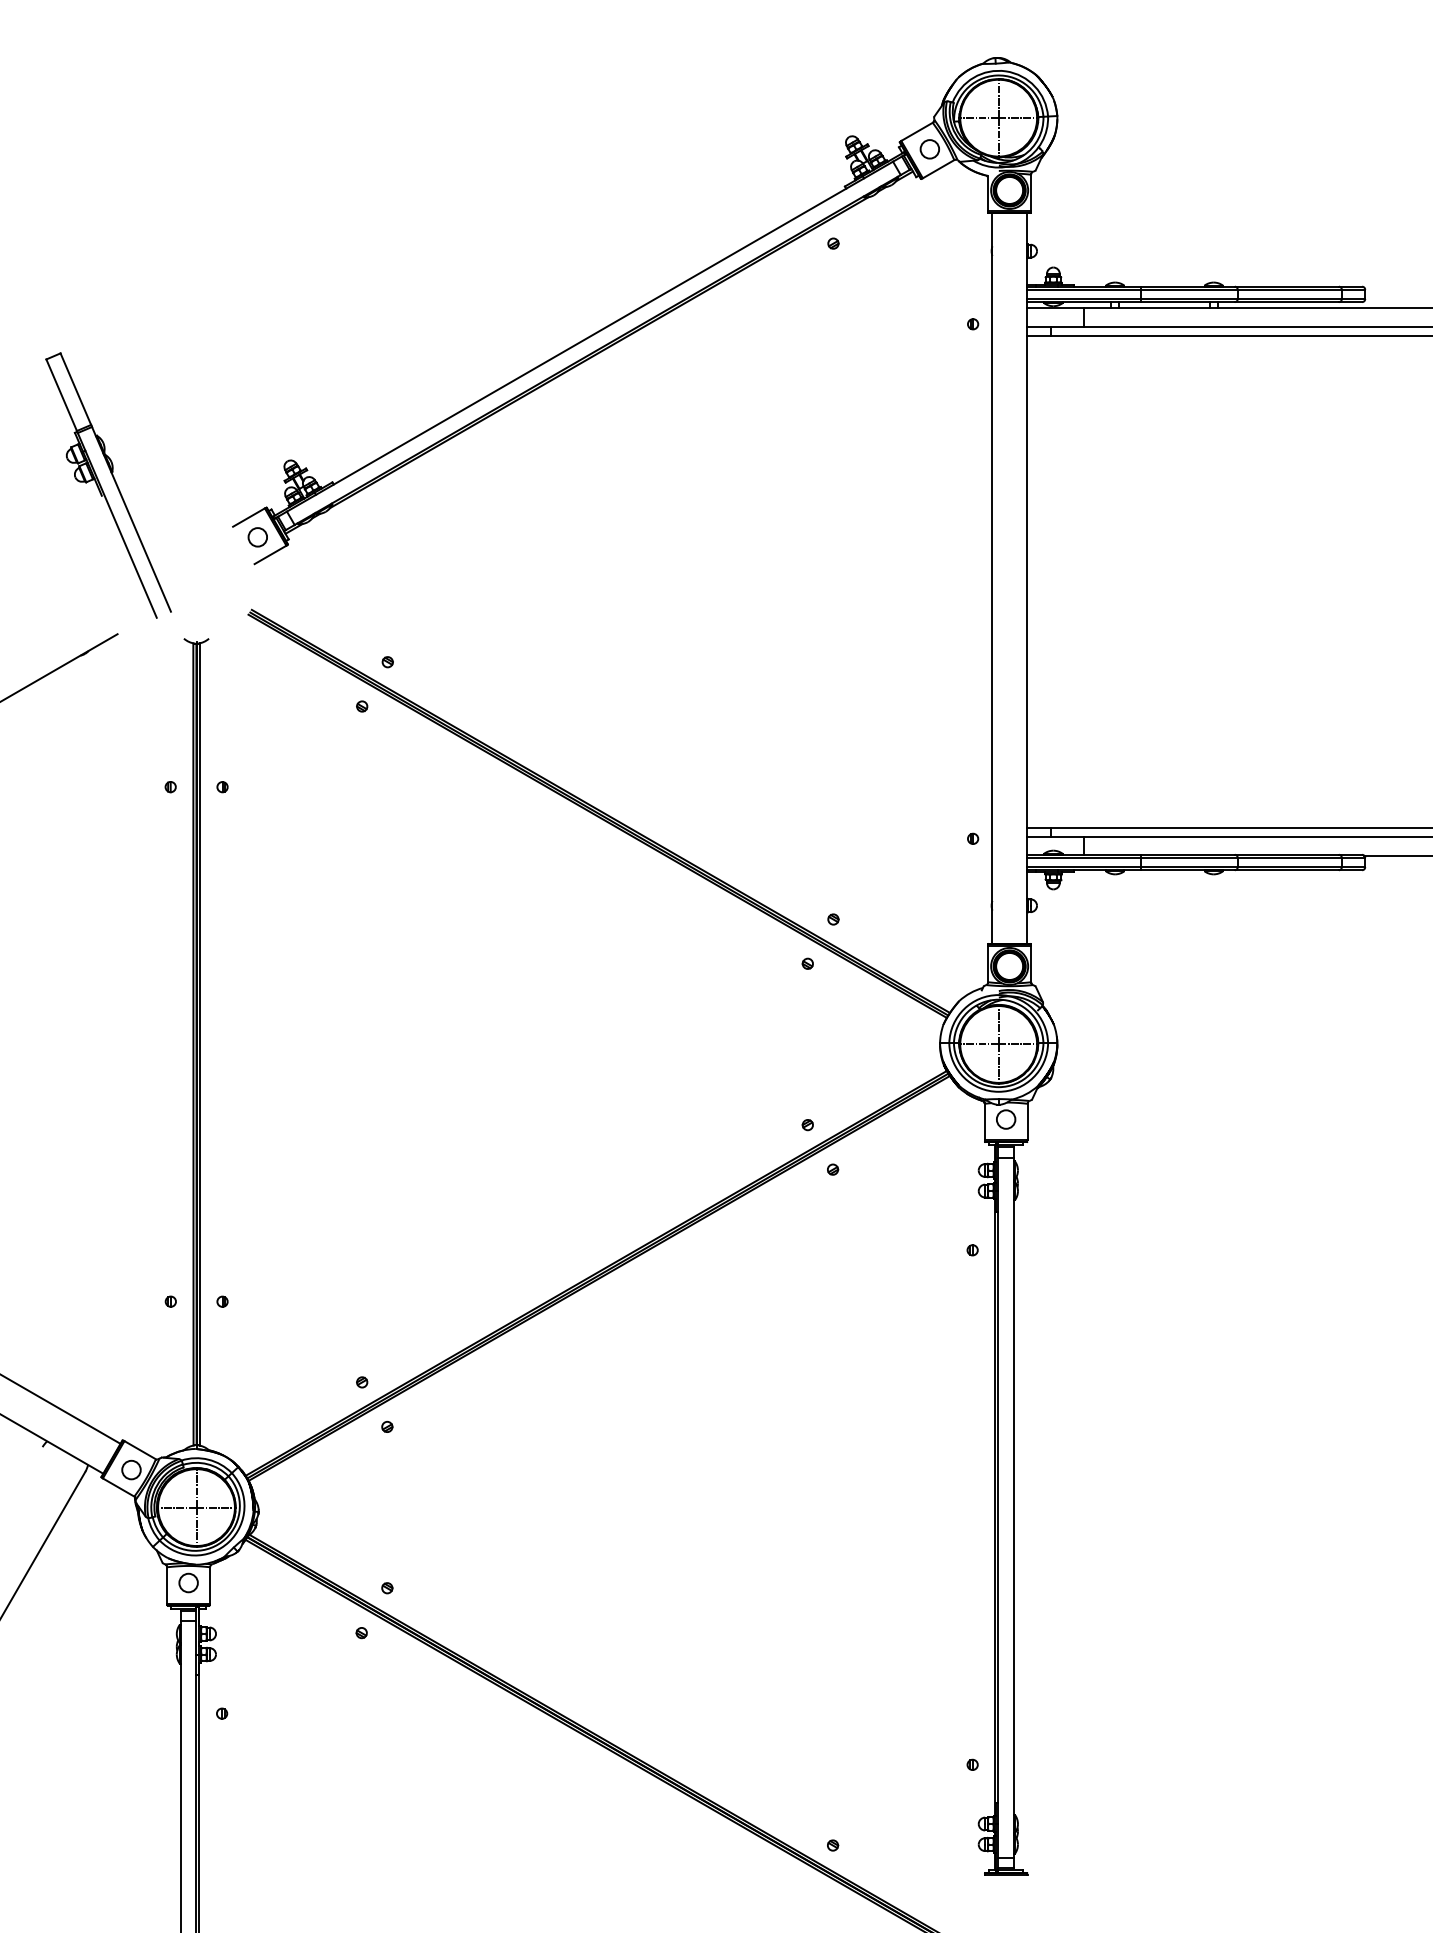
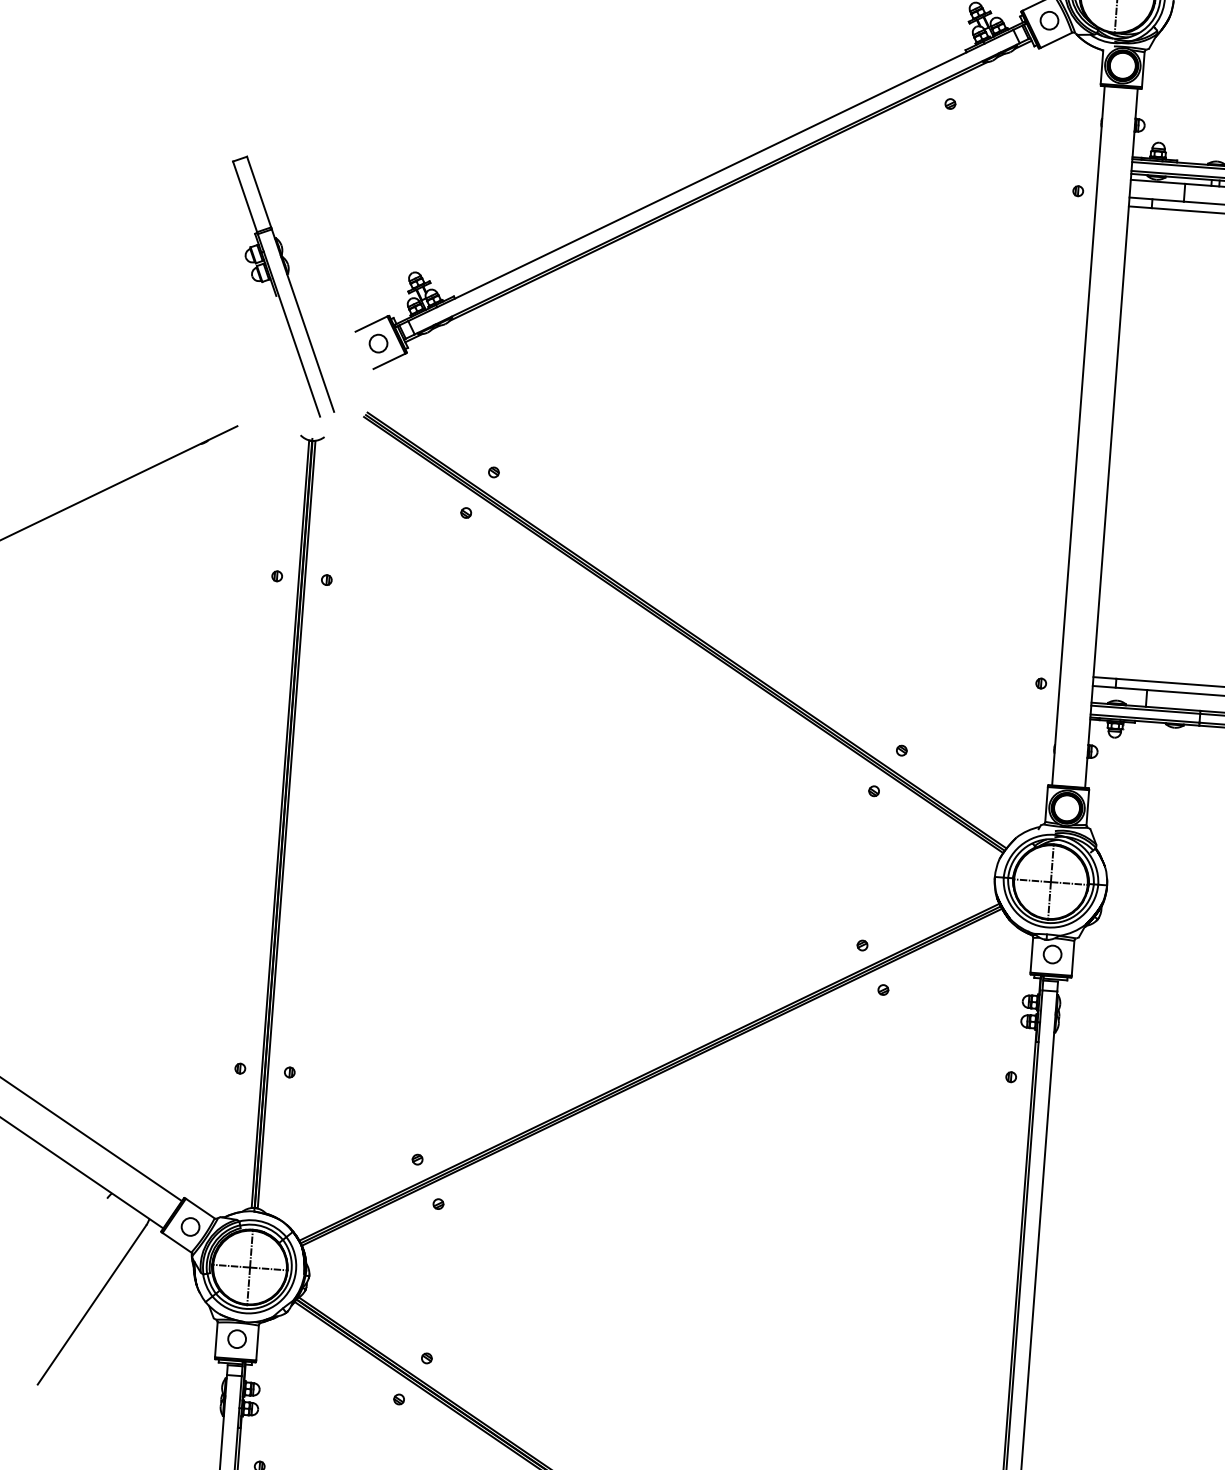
part: (102, 487) -> (277, 288), moved

